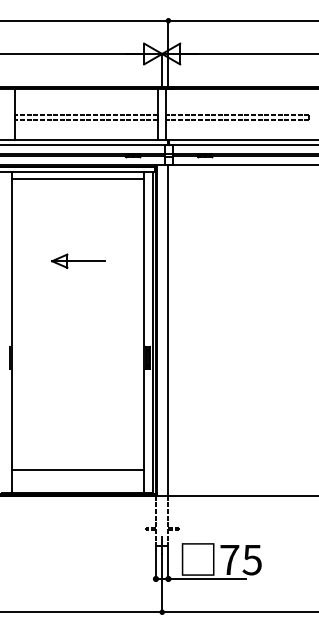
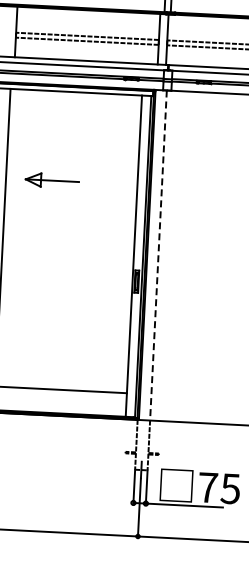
line: (77, 178) -> (75, 99), removed
part: (78, 260) -> (52, 179), moved
line: (168, 331) -> (158, 256), solid -> dashed

